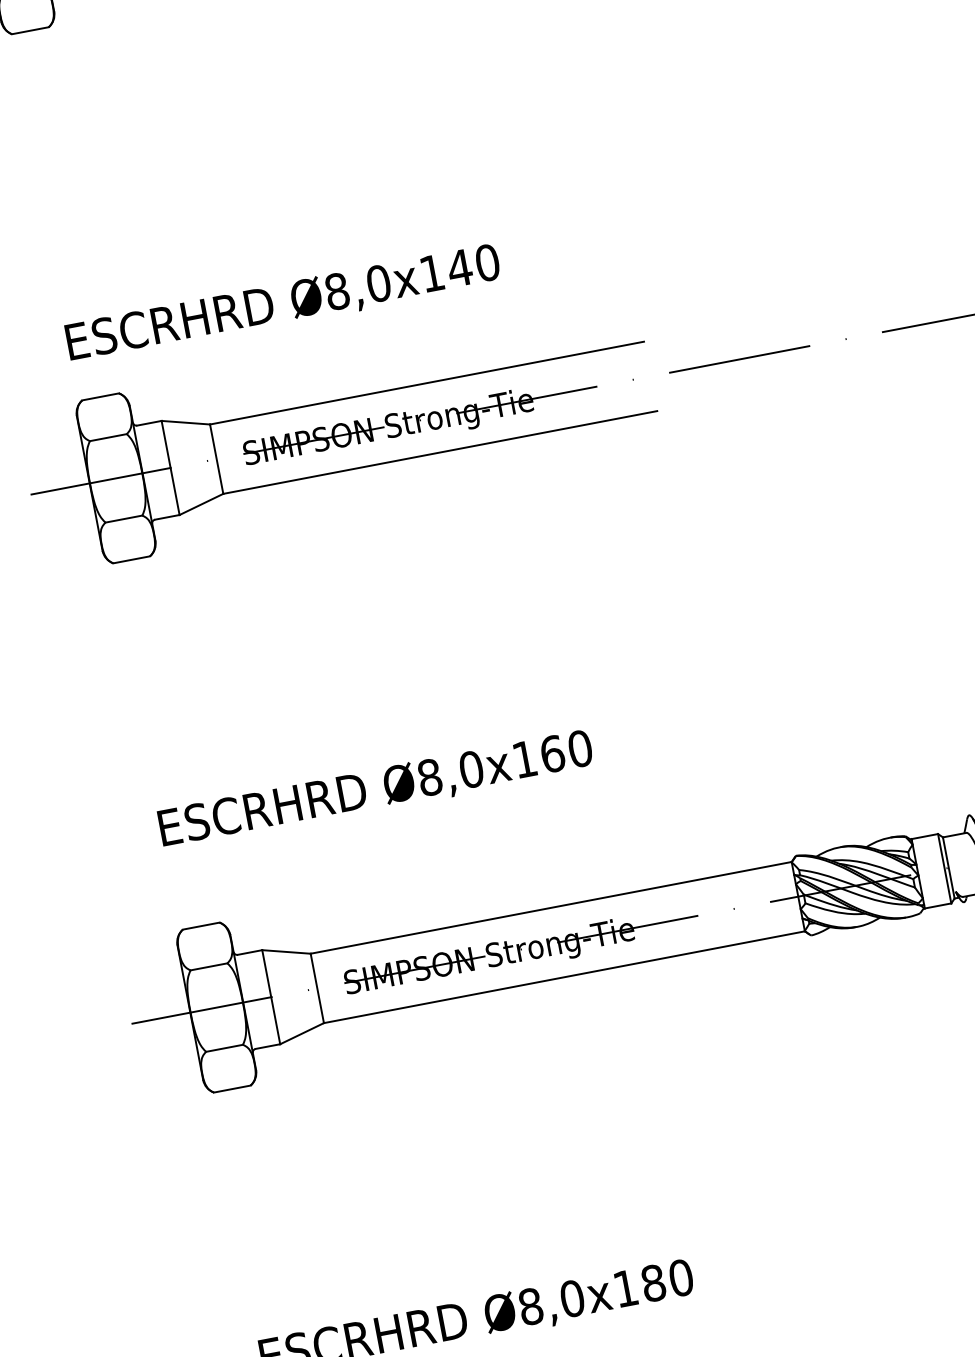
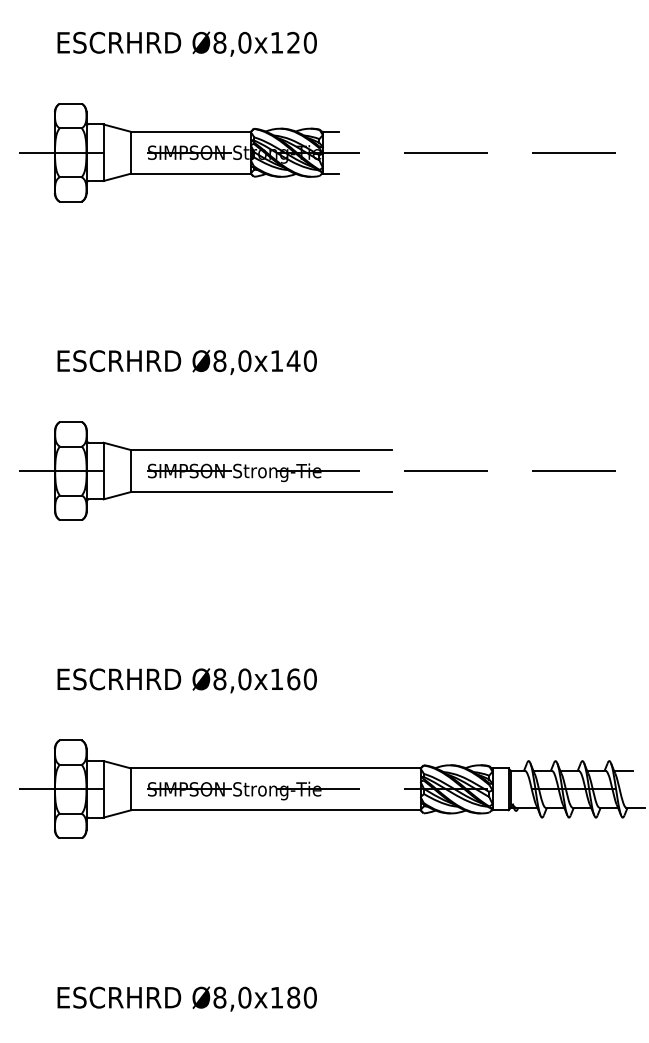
text: (282, 304) -> (186, 362), moved

